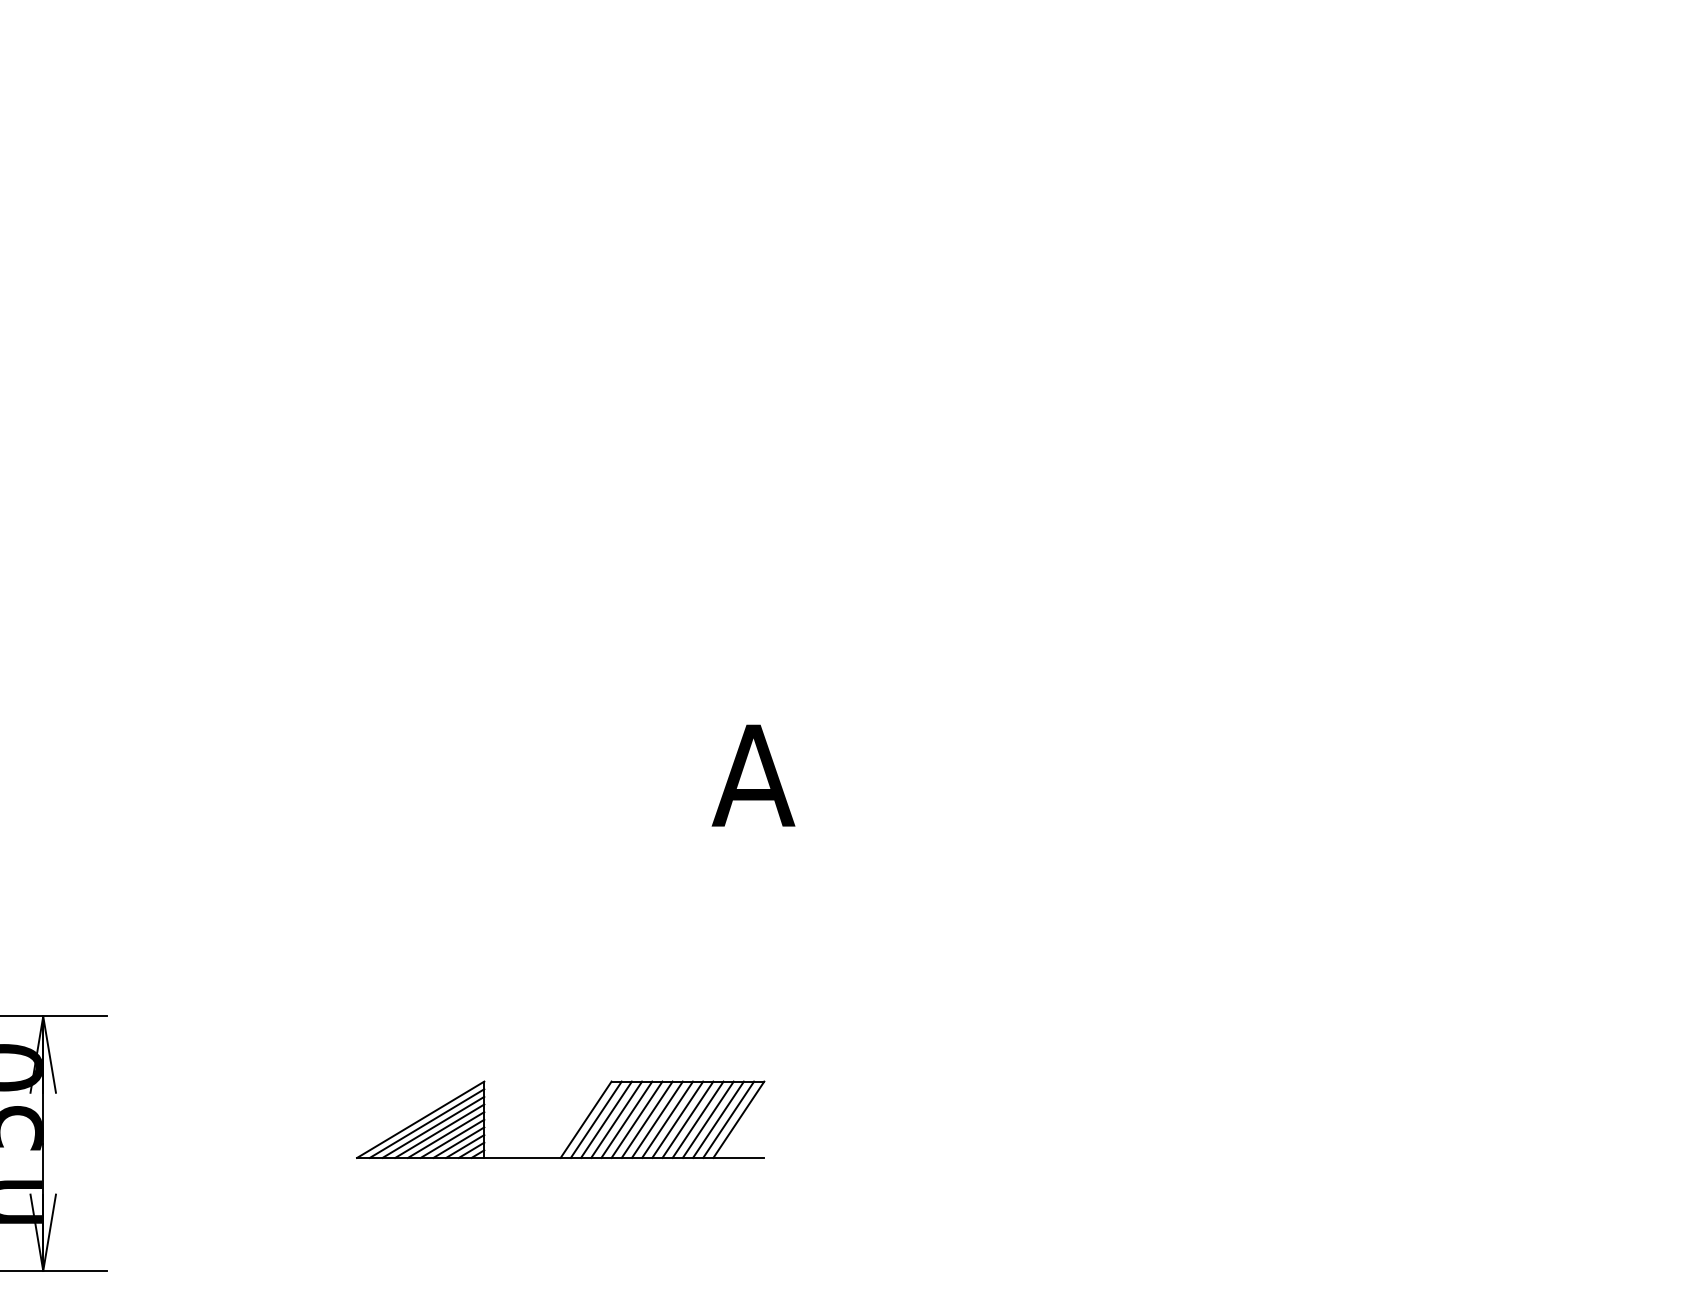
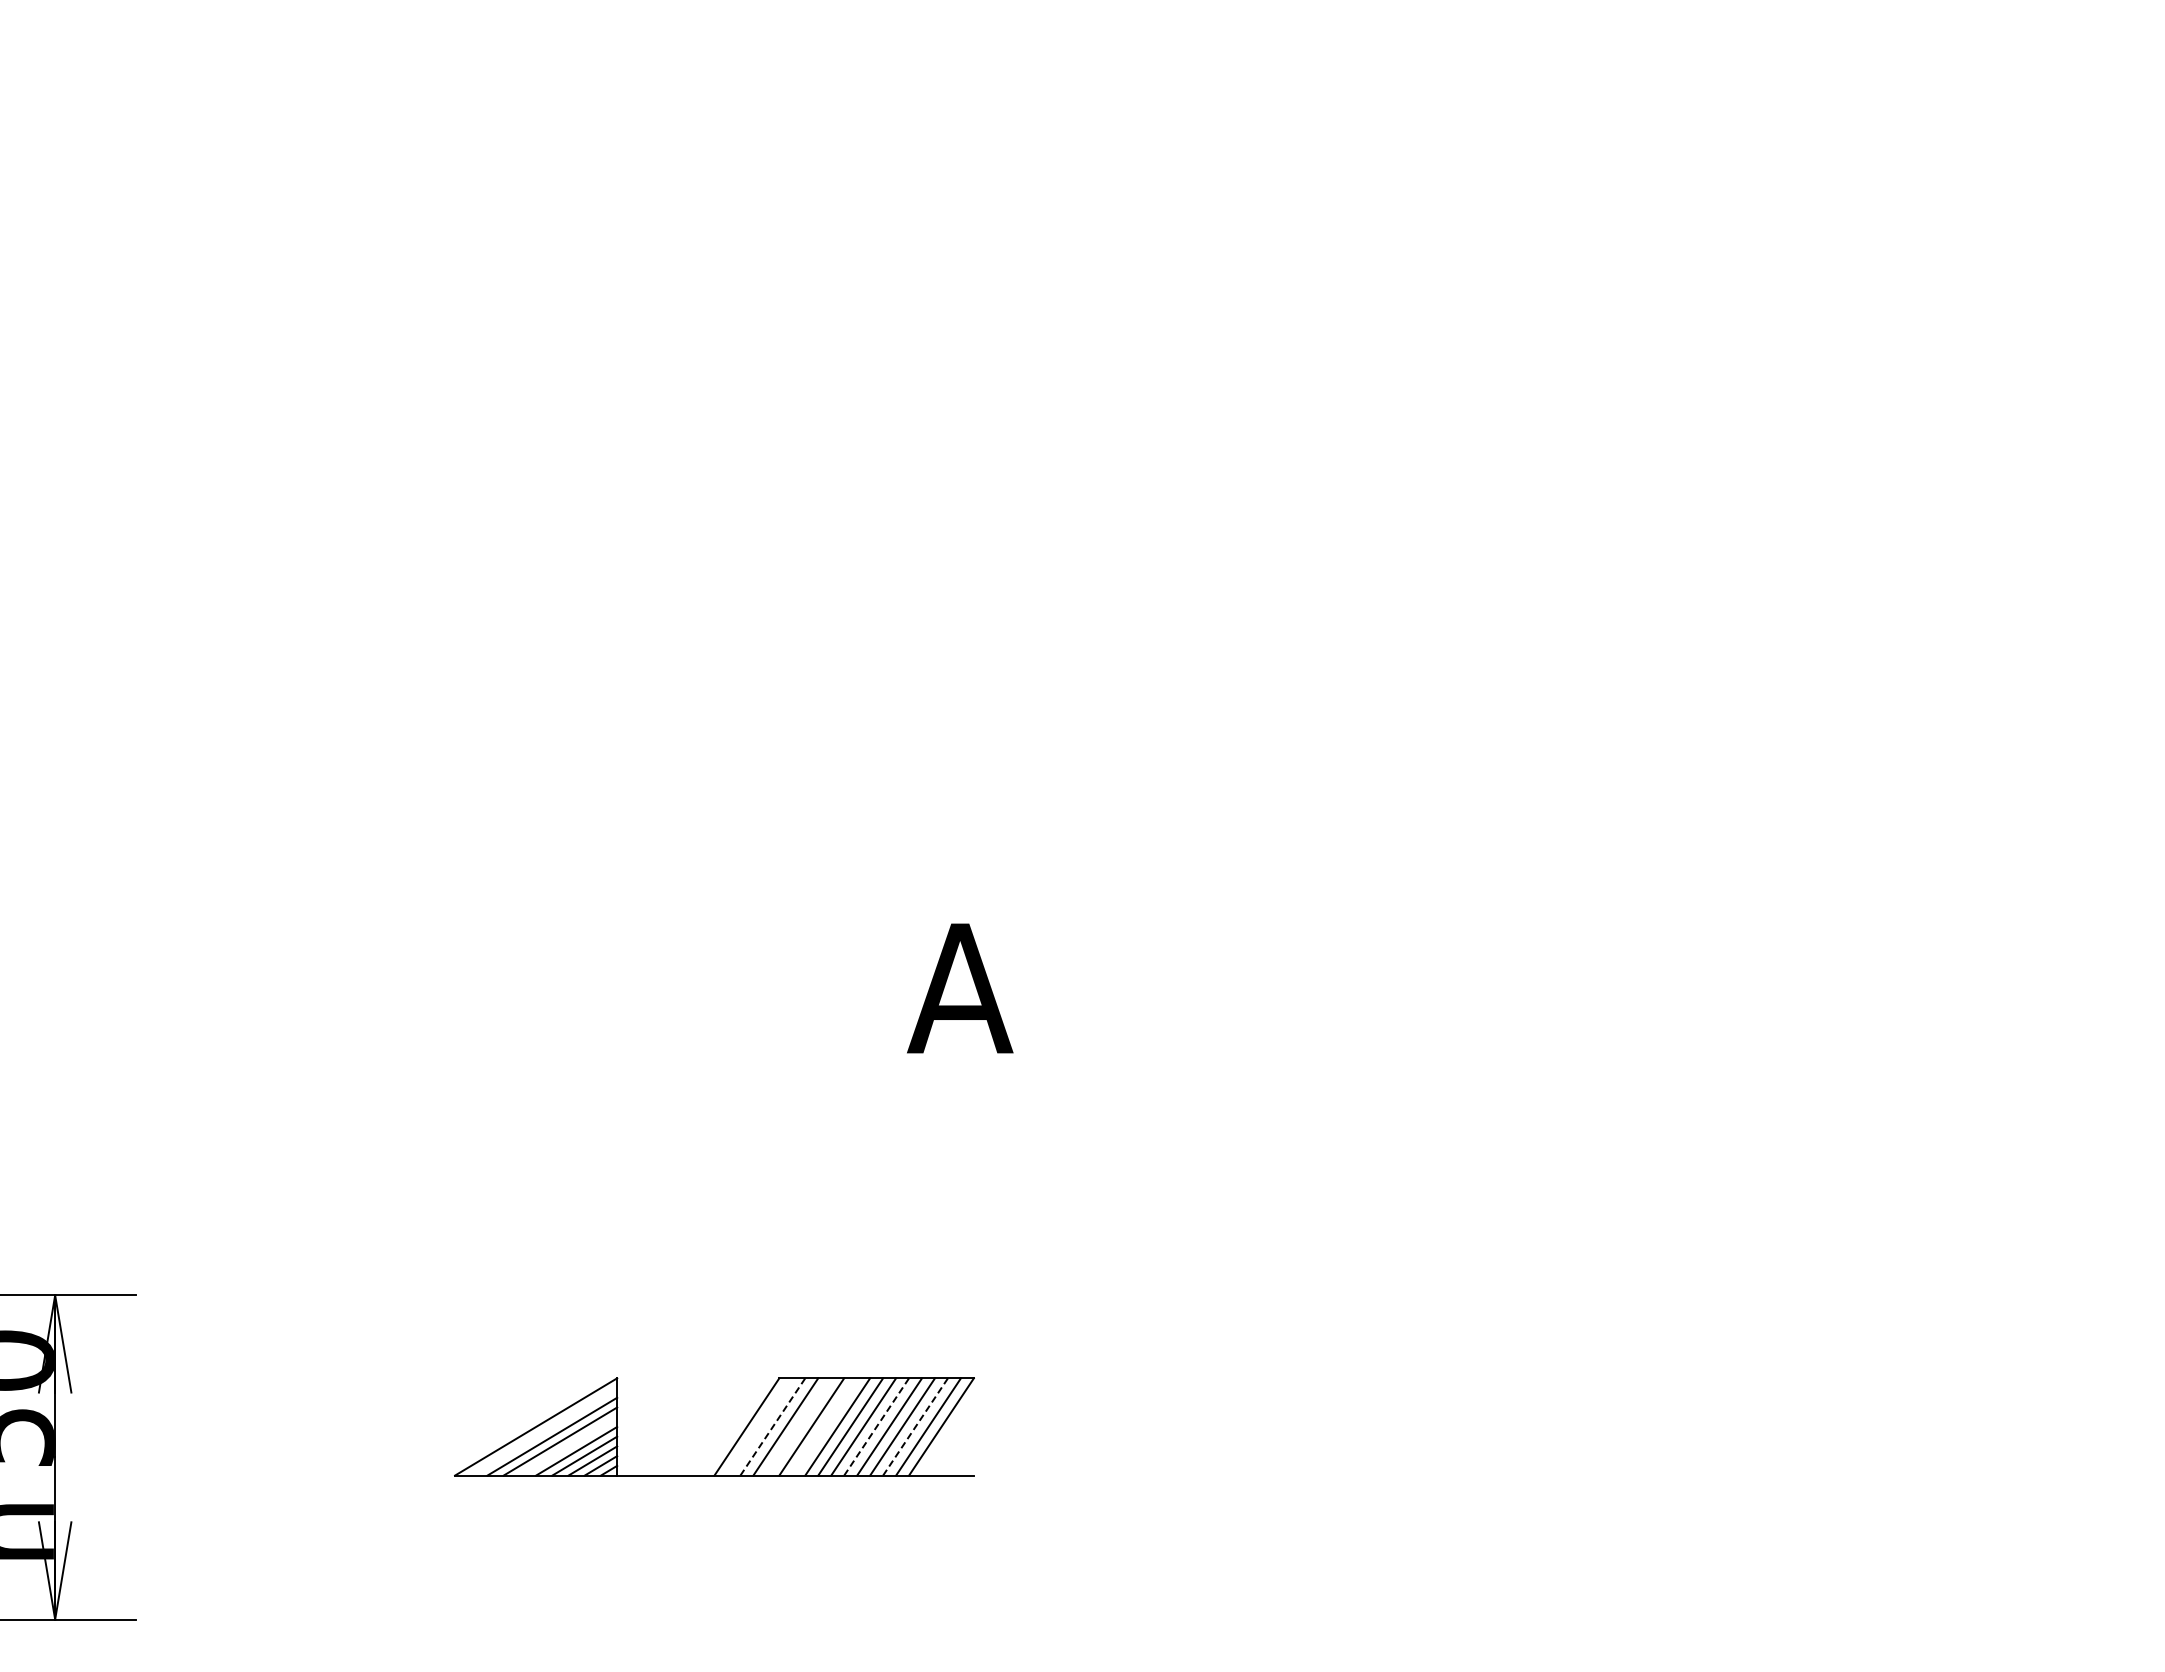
line: (596, 1119) -> (759, 1426), removed
line: (626, 1119) -> (798, 1426), removed
line: (647, 1119) -> (824, 1426), removed
line: (606, 1120) -> (772, 1427), solid -> dashed
line: (687, 1120) -> (876, 1427), solid -> dashed
line: (718, 1120) -> (915, 1427), solid -> dashed
line: (427, 1123) -> (544, 1431), removed
line: (446, 1135) -> (568, 1446), removed

